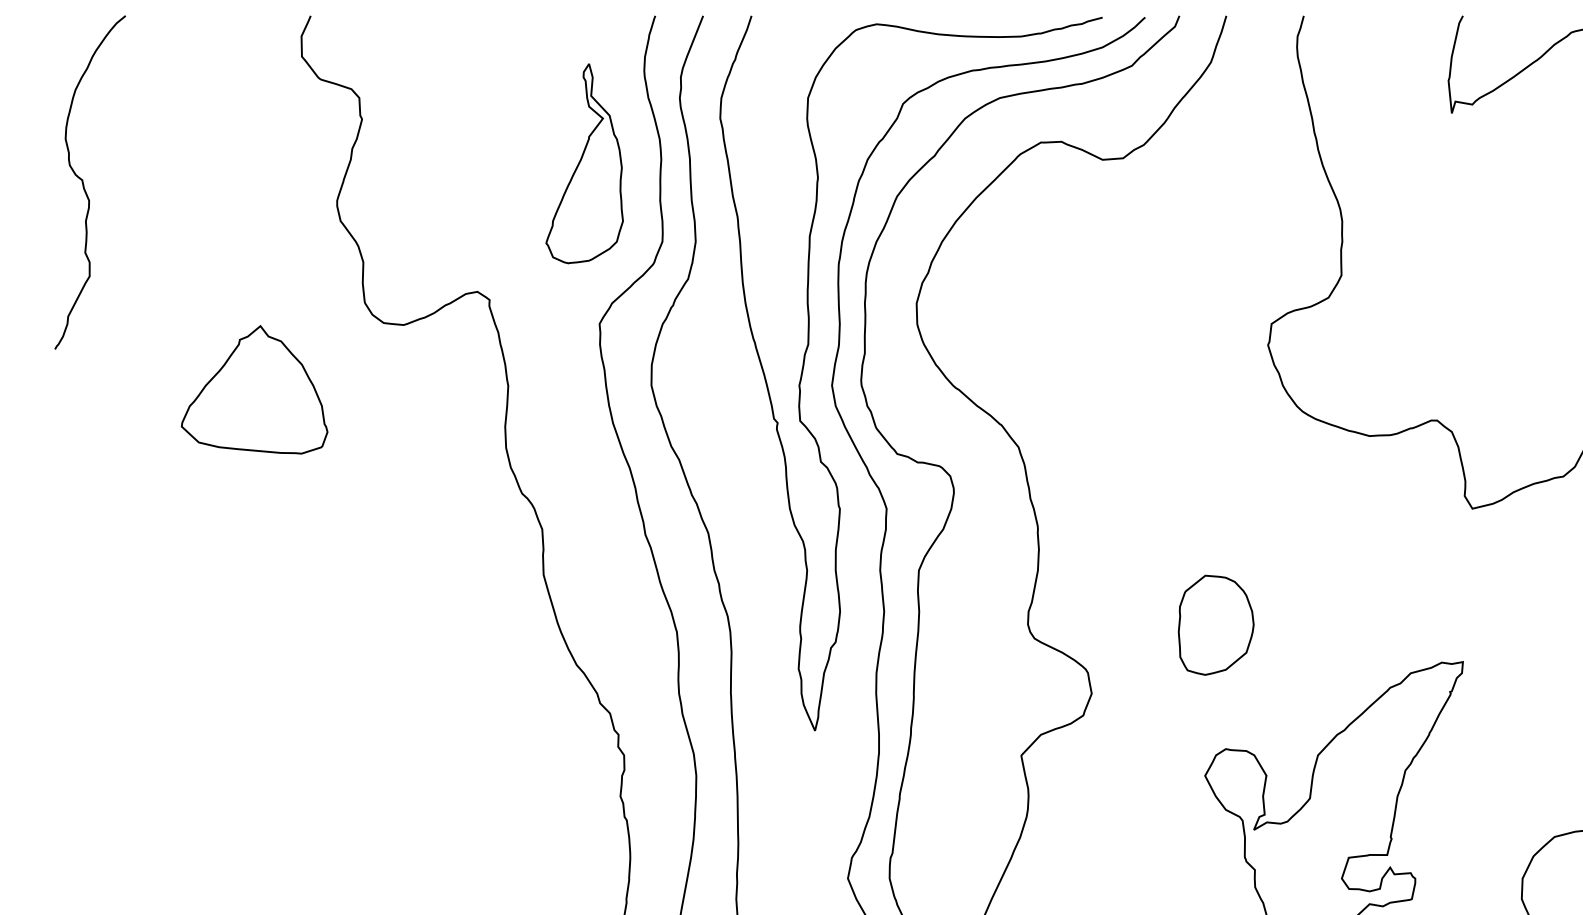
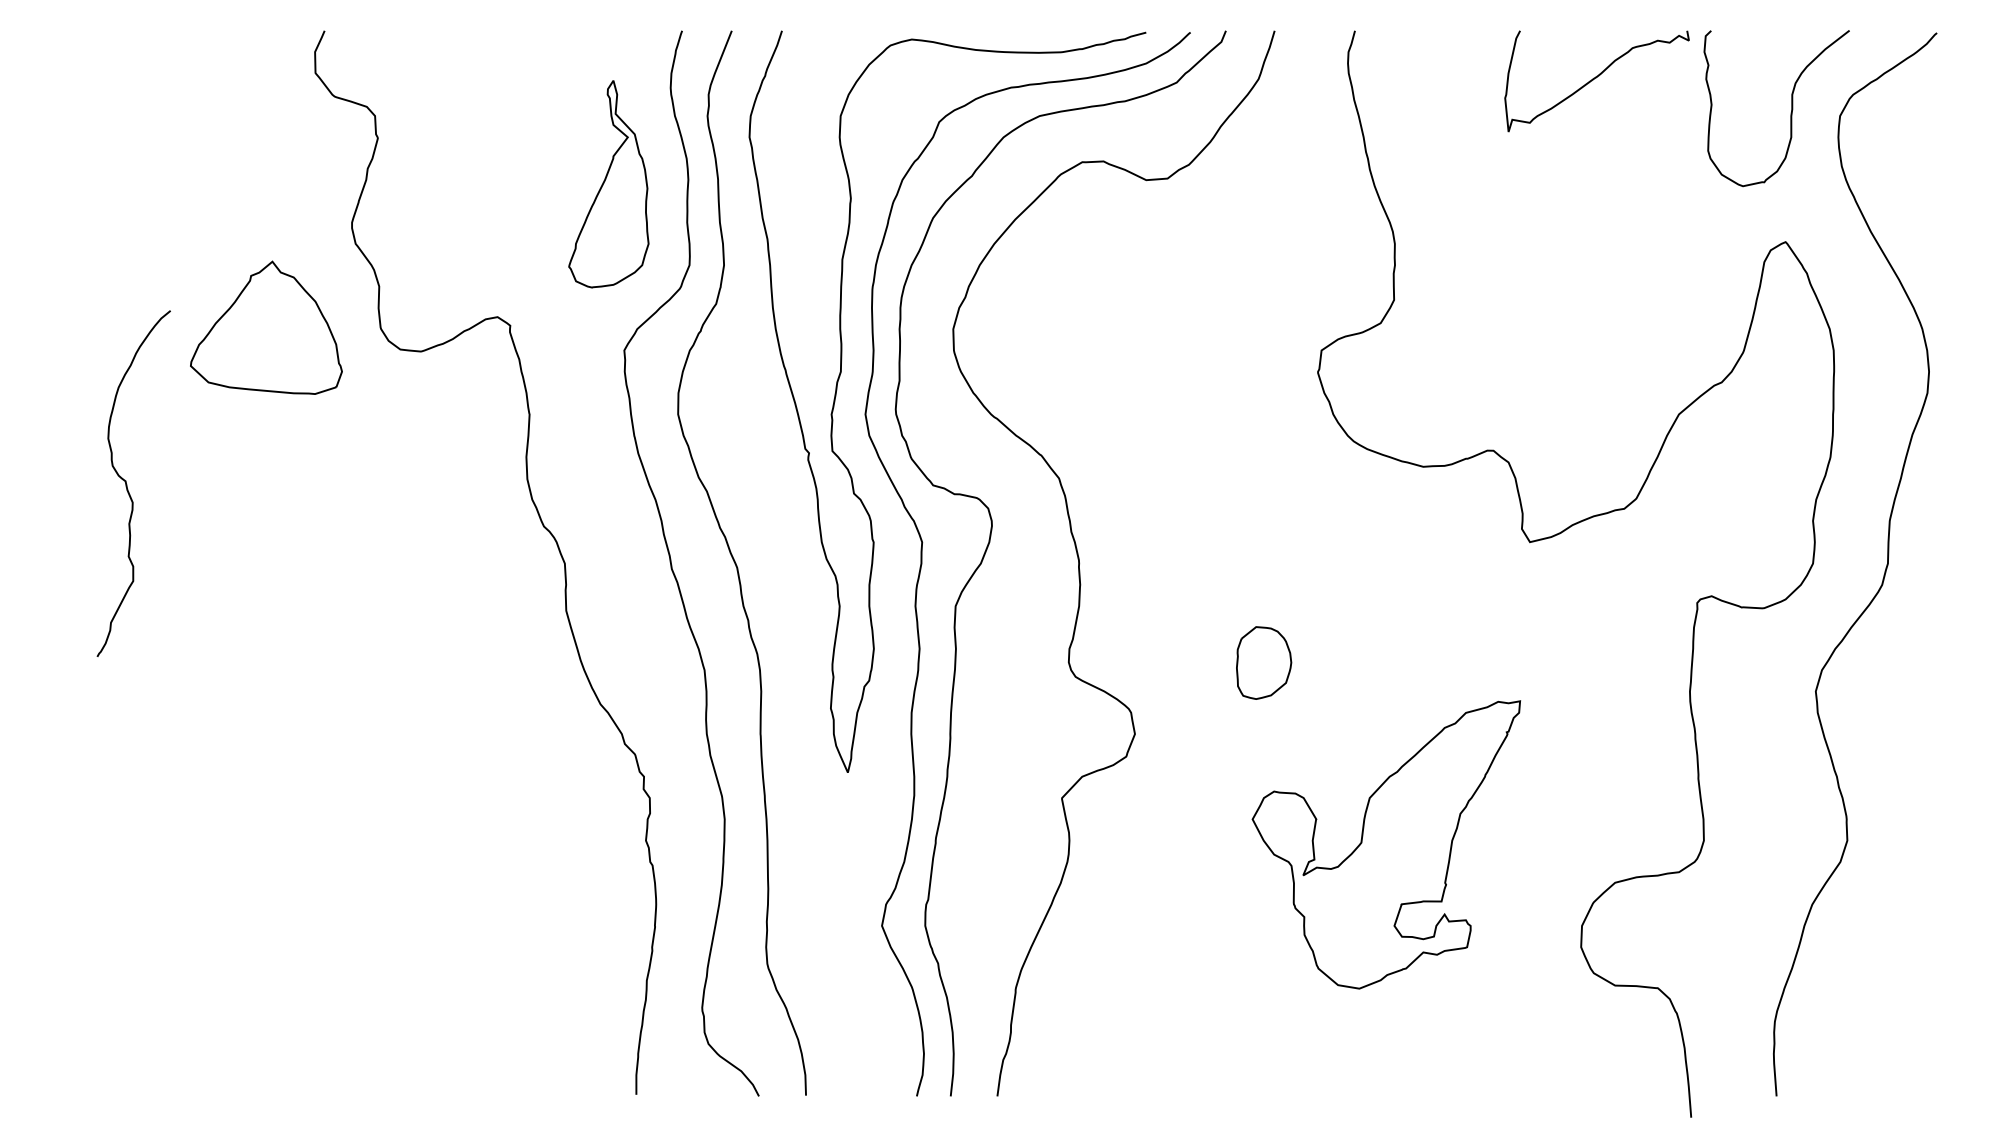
curve: (84, 183) -> (127, 484), moved
part: (254, 389) -> (266, 327), moved
part: (1215, 624) -> (1263, 662), size x0.7

